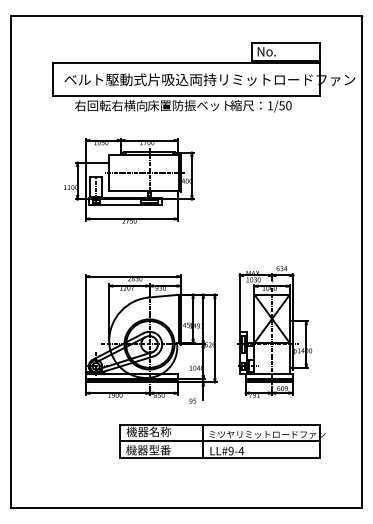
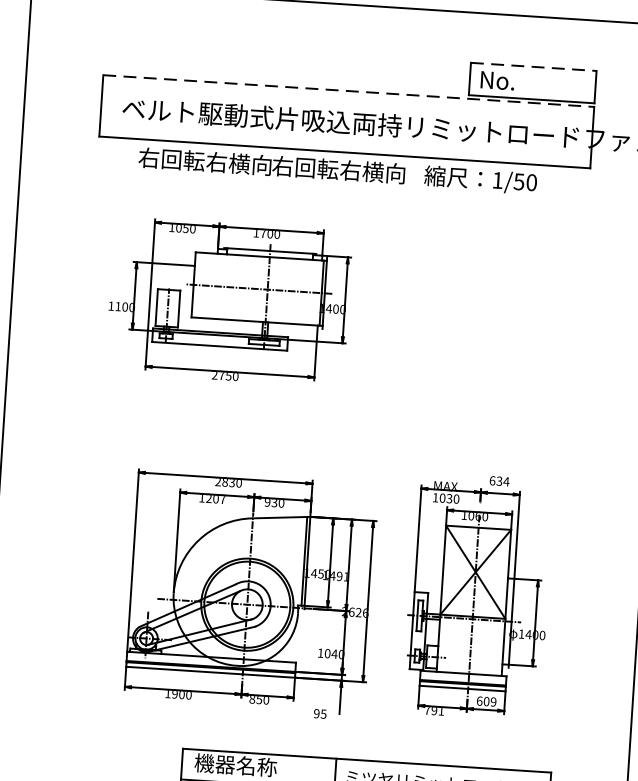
line: (286, 42) -> (534, 66), solid -> dashed
line: (186, 62) -> (348, 90), solid -> dashed
text: (189, 105) -> (349, 170), 床置防振ベット -> 右回転右横向

